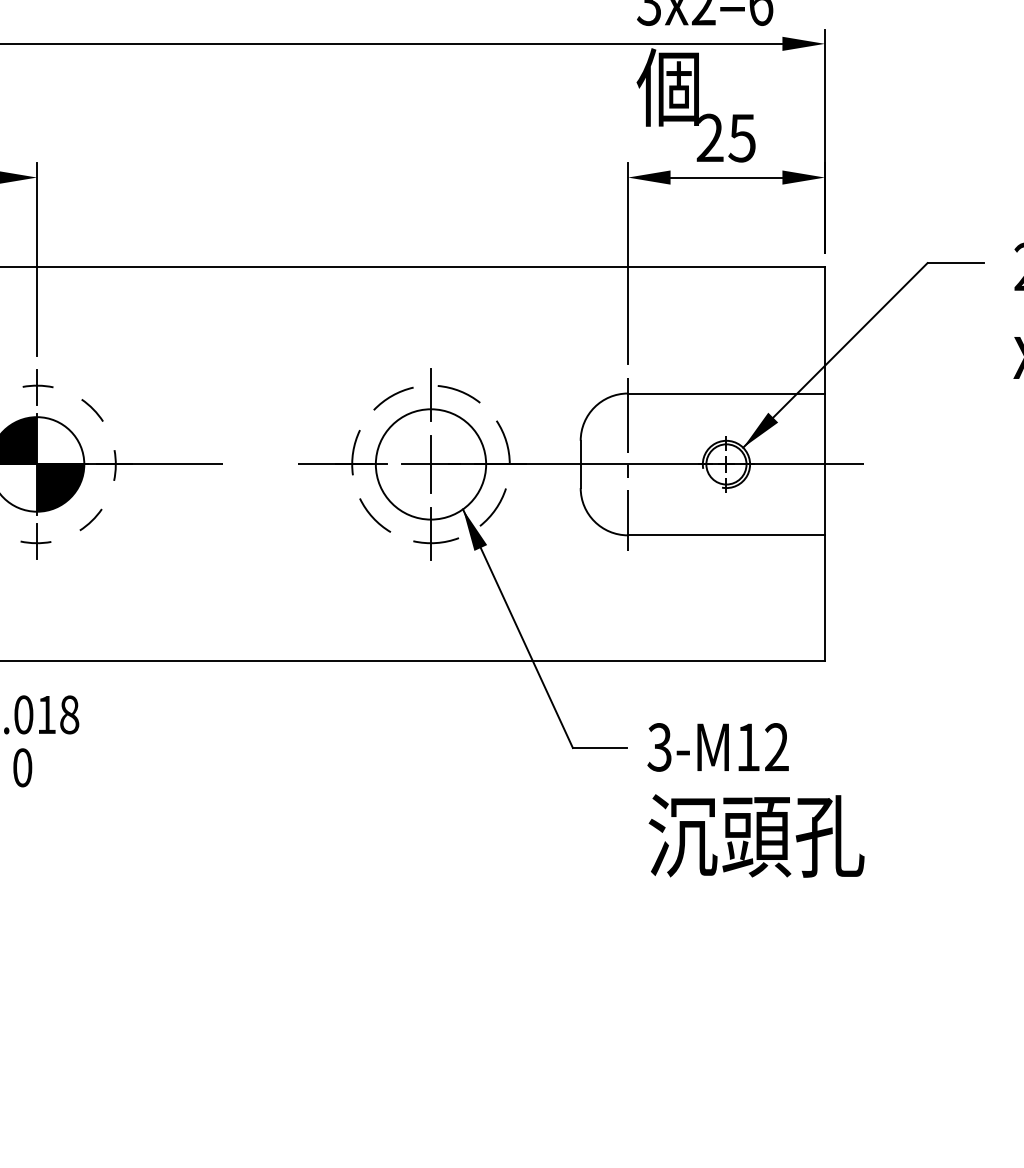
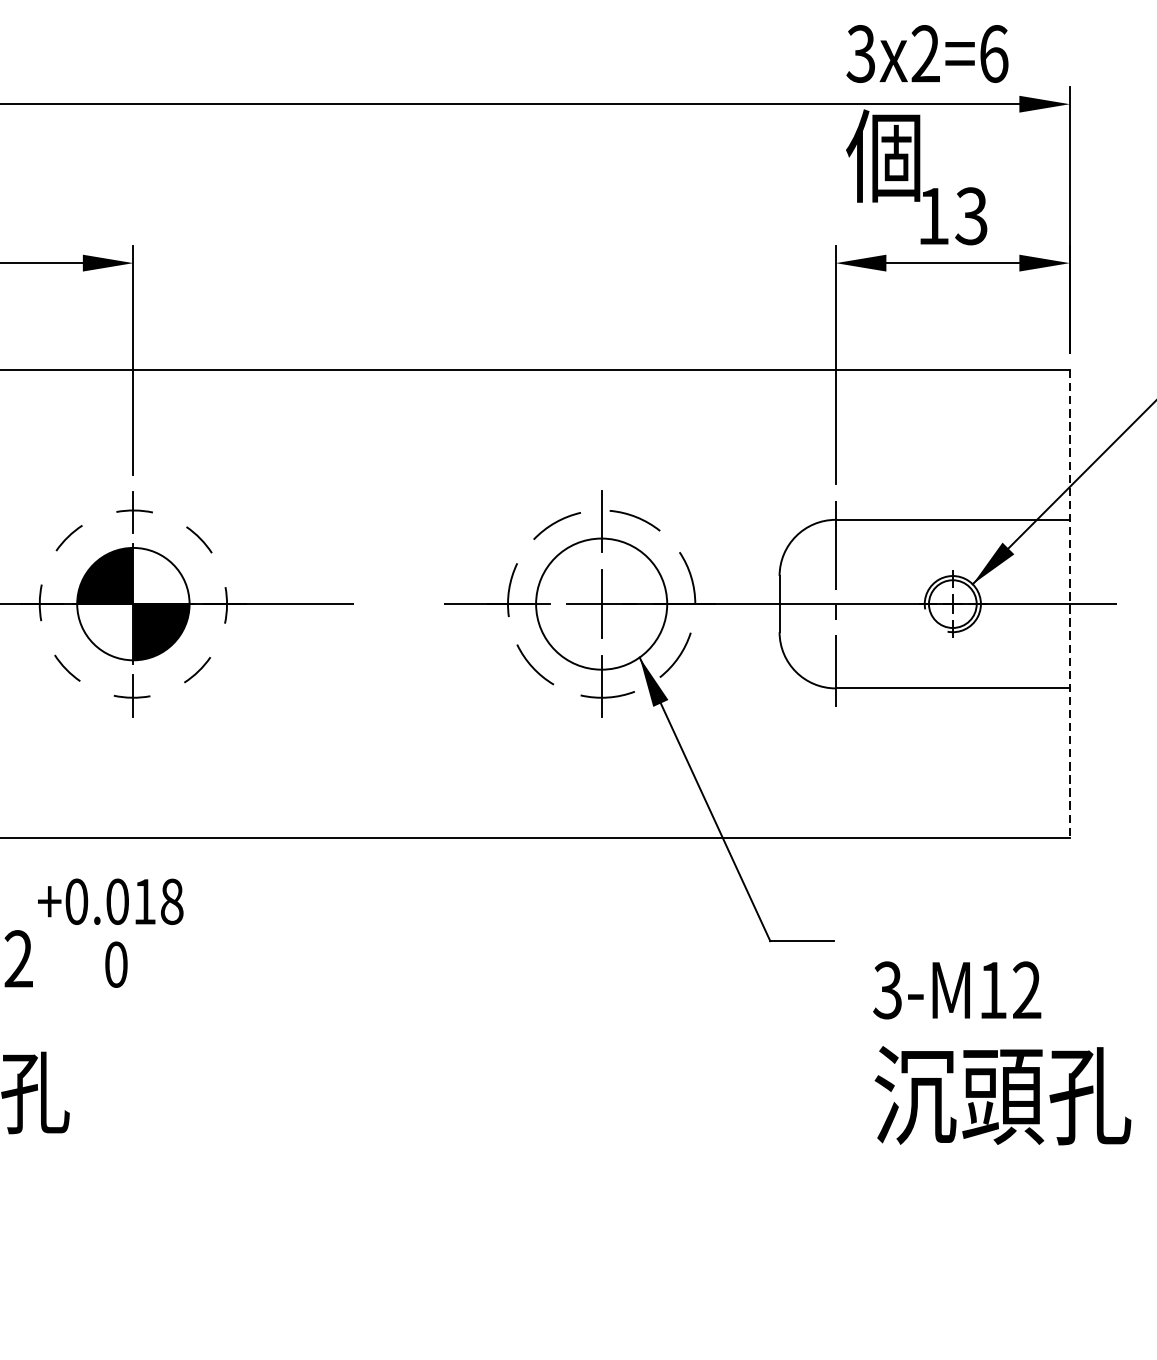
text: (725, 137) -> (951, 215), 25 -> 13
line: (824, 464) -> (1069, 604), solid -> dashed
text: (755, 800) -> (1001, 1053), moved

